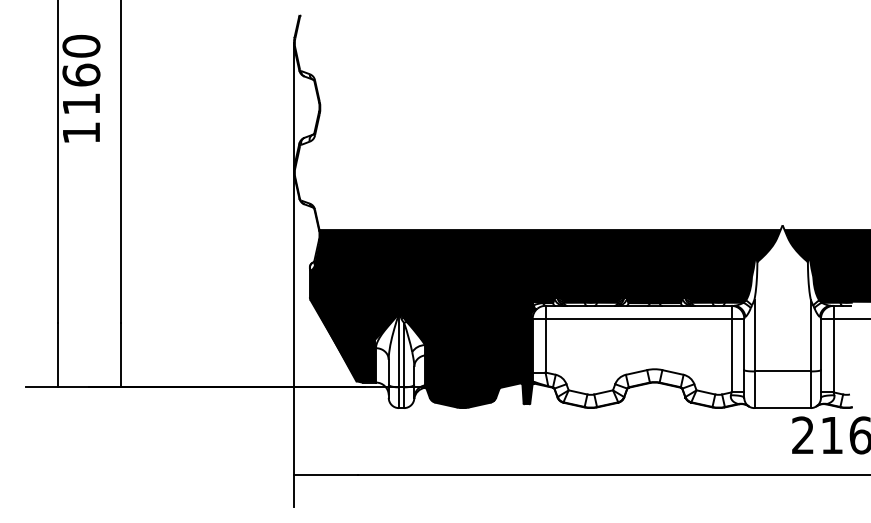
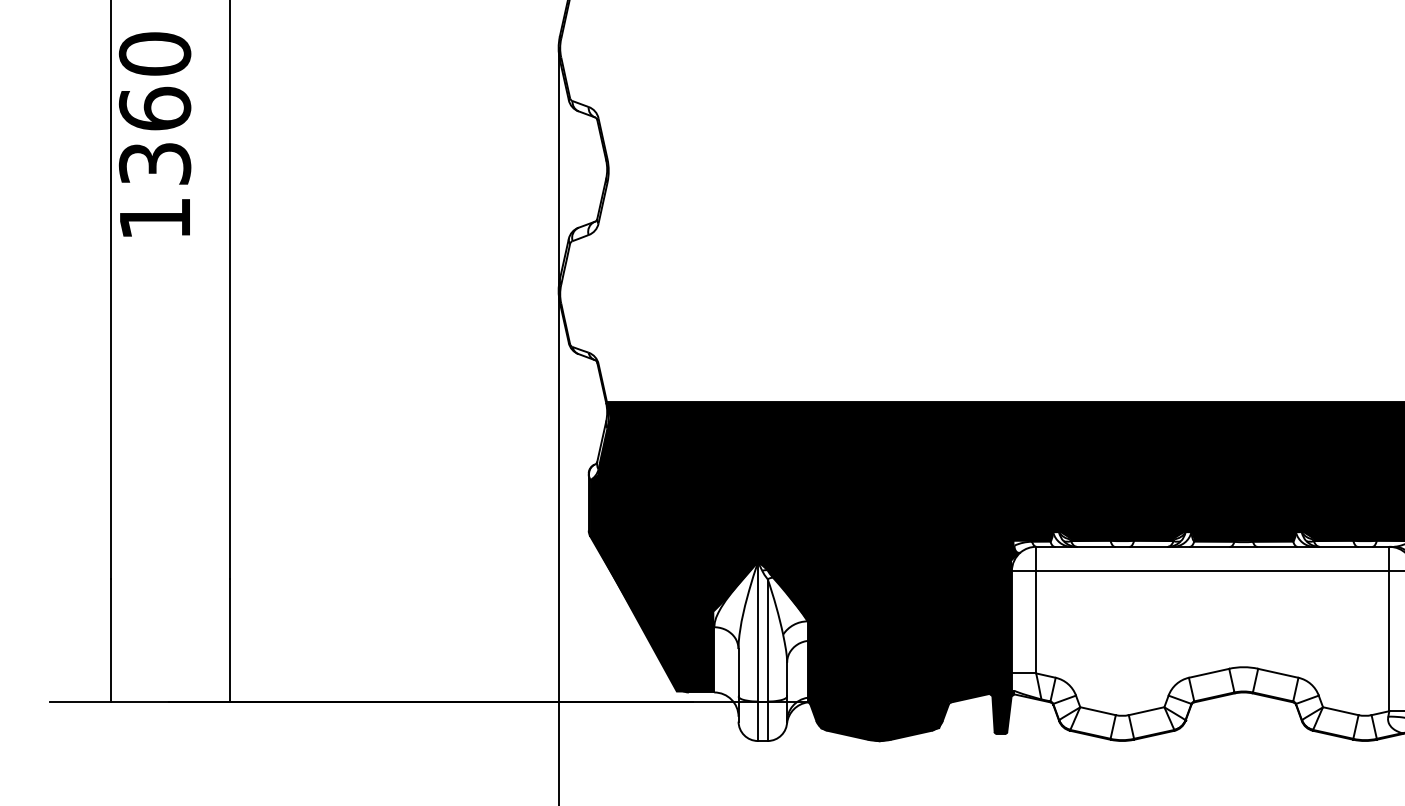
text: (81, 104) -> (155, 164), 1160 -> 1360

